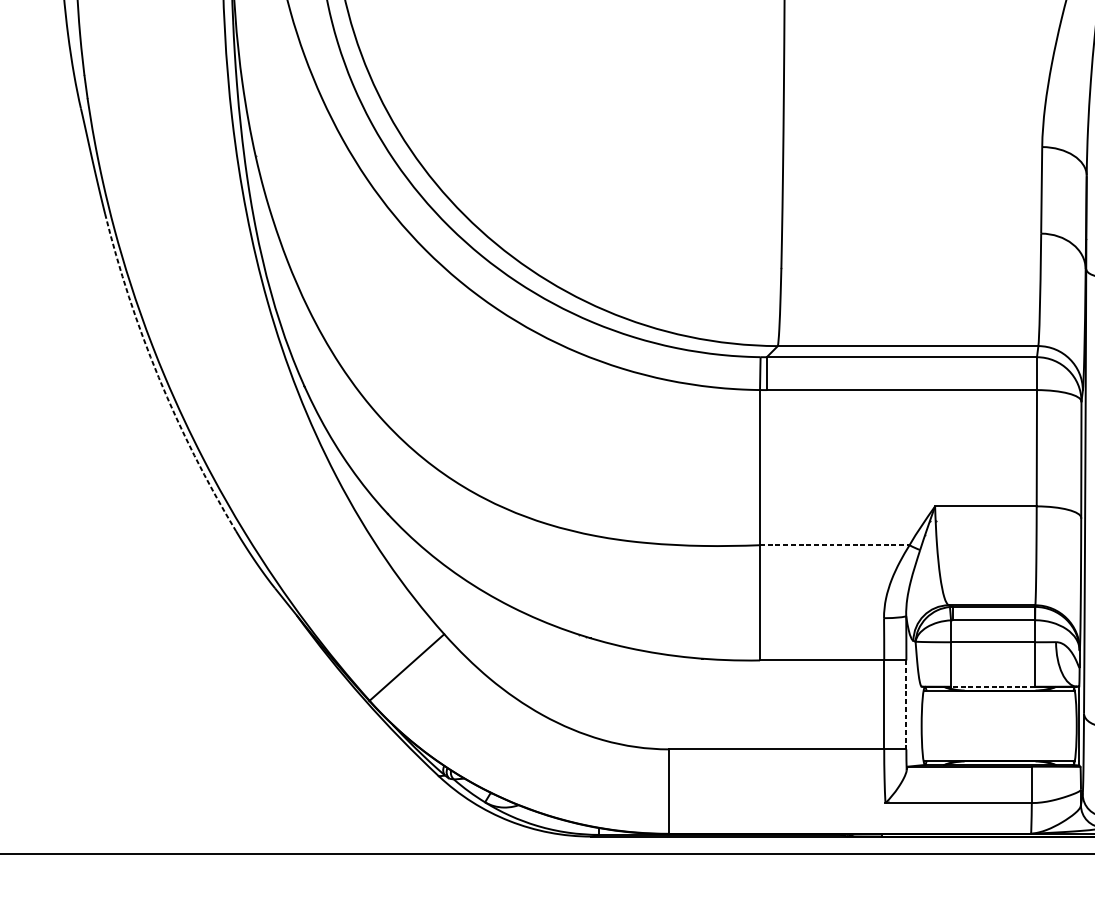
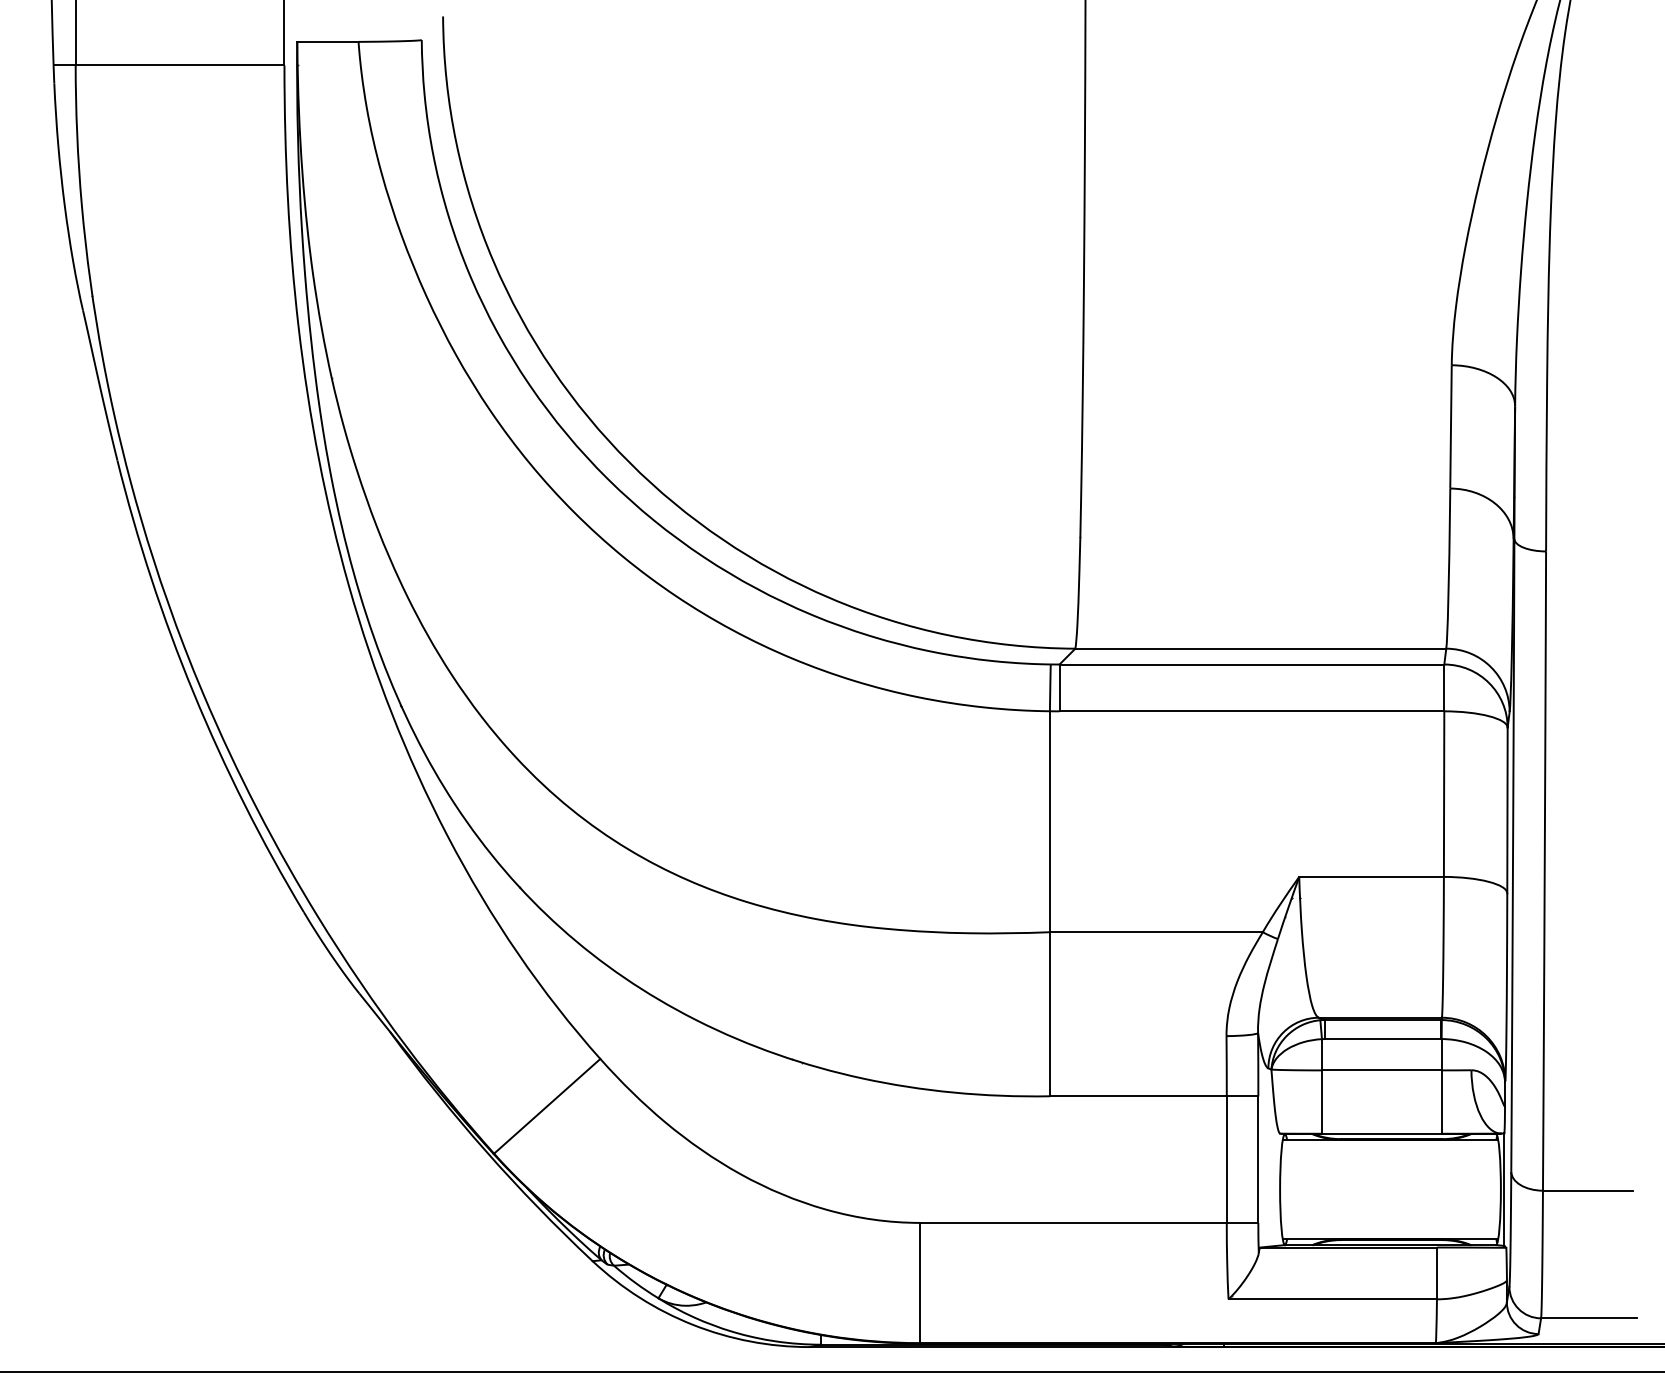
arc: (158, 377) -> (193, 693), dashed -> solid
line: (834, 545) -> (1156, 932), dashed -> solid
line: (992, 686) -> (1381, 1133), dashed -> solid
line: (906, 705) -> (1258, 1160), dashed -> solid

